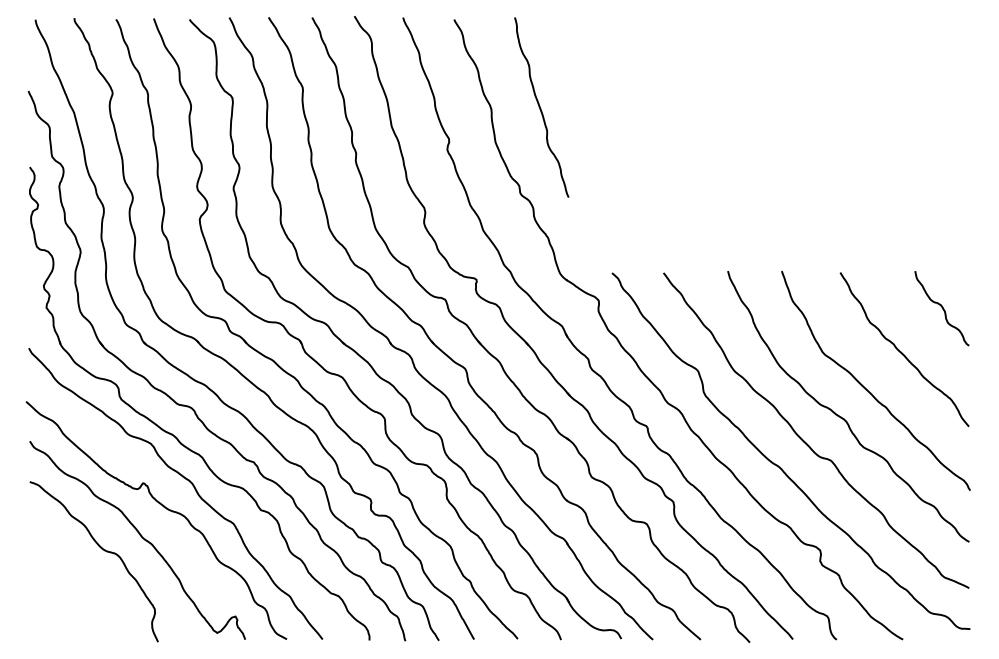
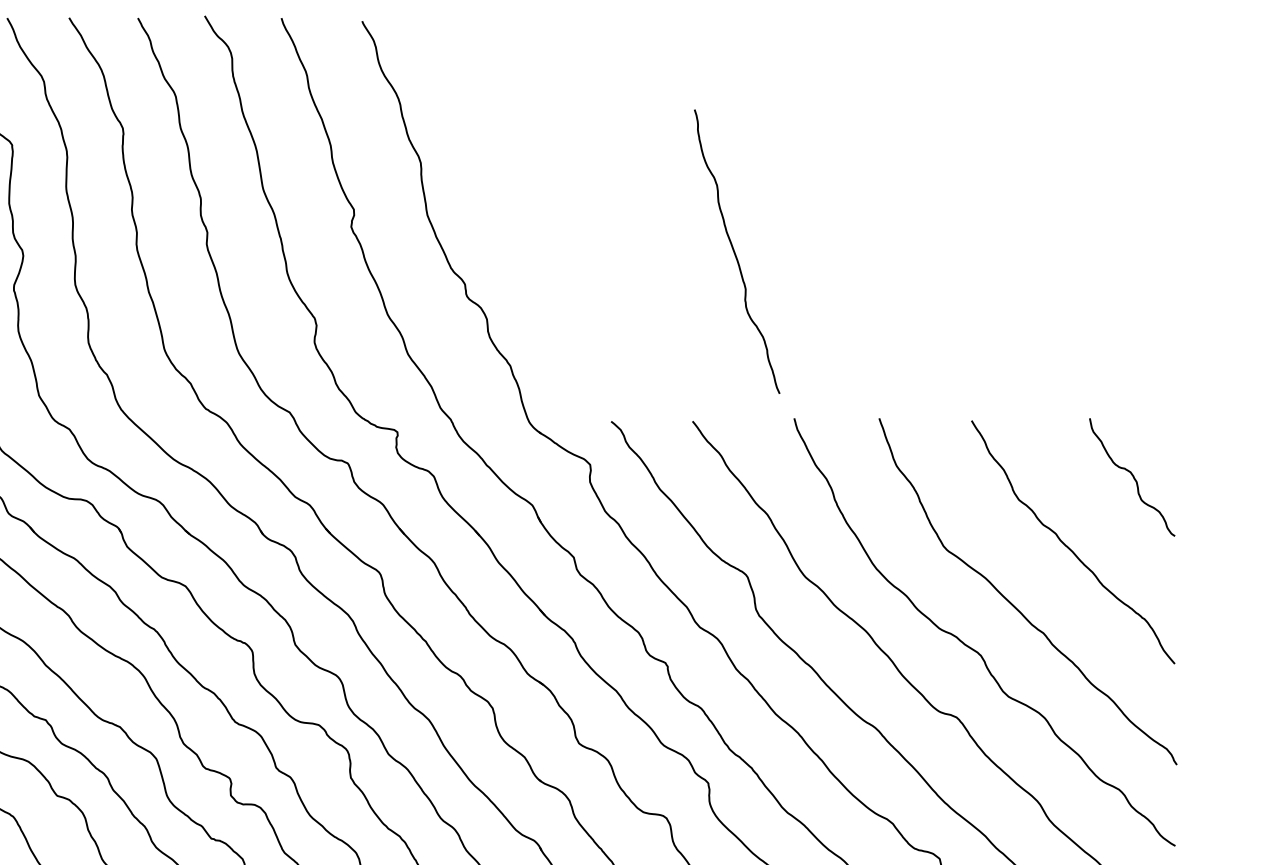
curve: (540, 107) -> (735, 251), moved

